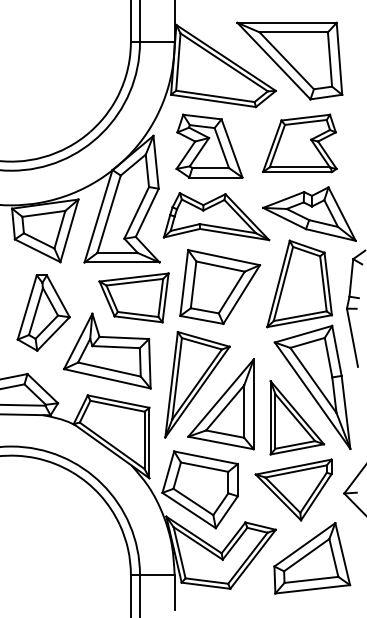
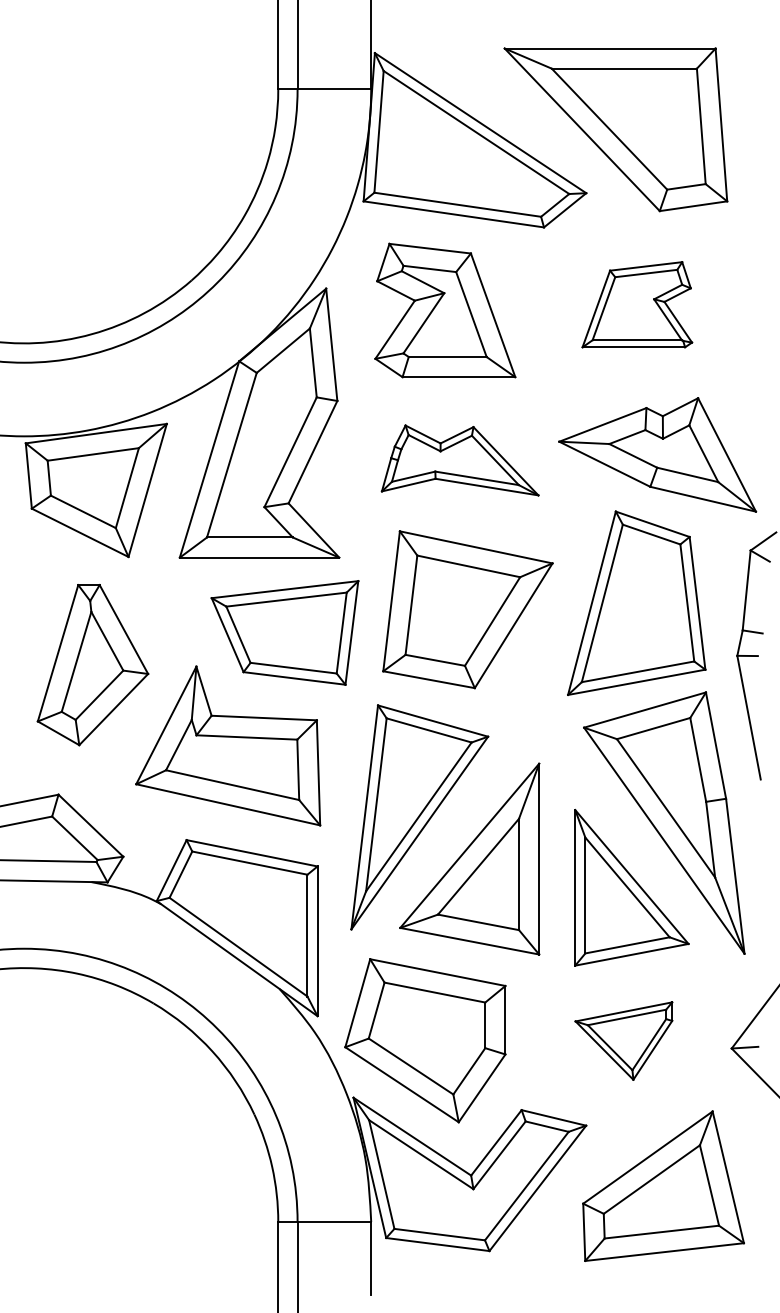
part: (299, 143) -> (636, 304), size x0.7
part: (216, 216) -> (460, 459), size x0.7
part: (293, 489) -> (623, 1040), size x0.6

